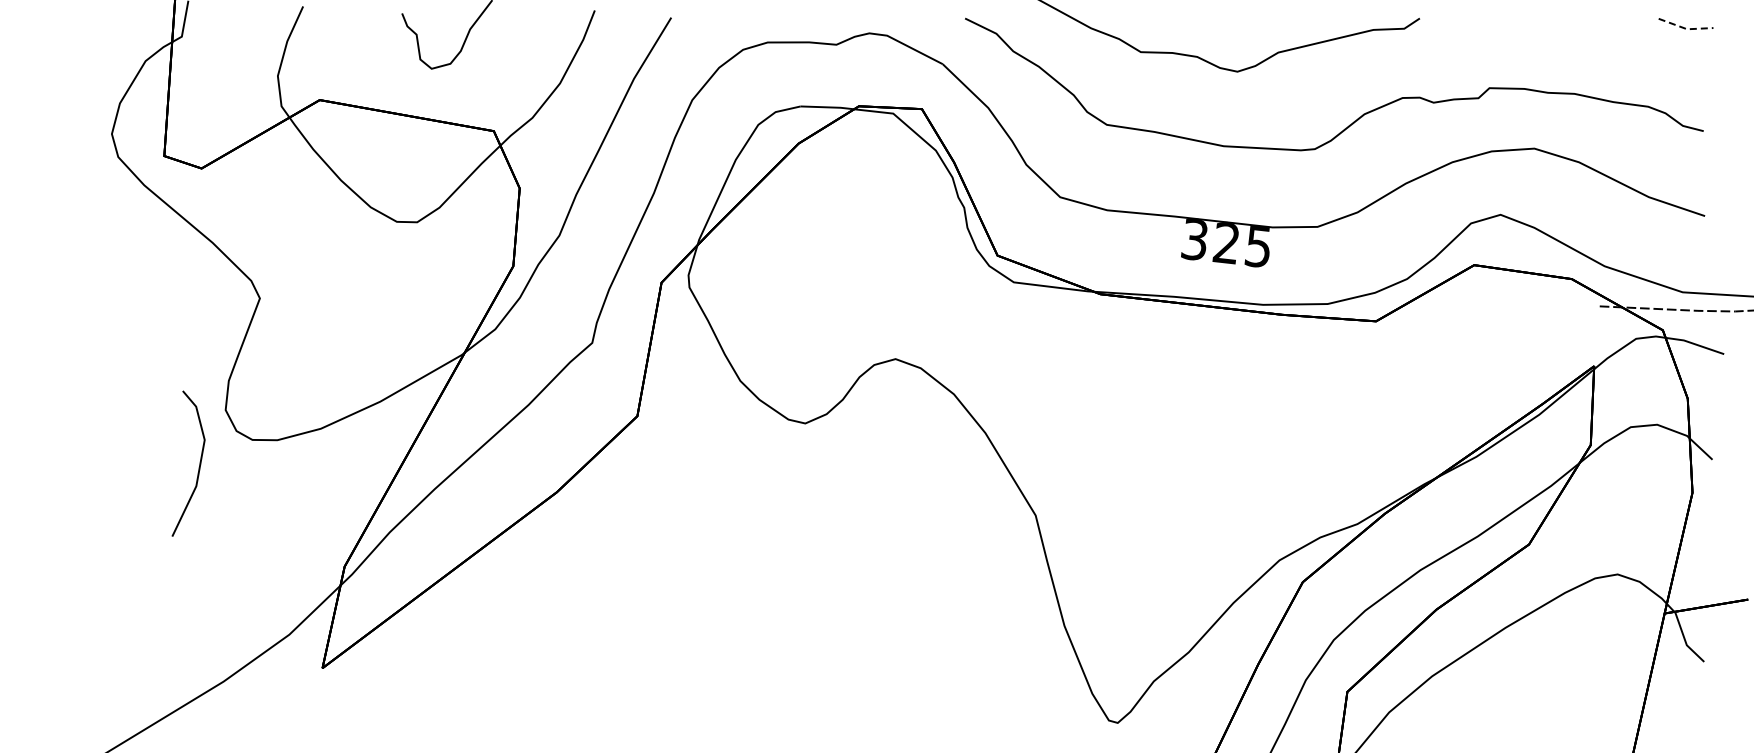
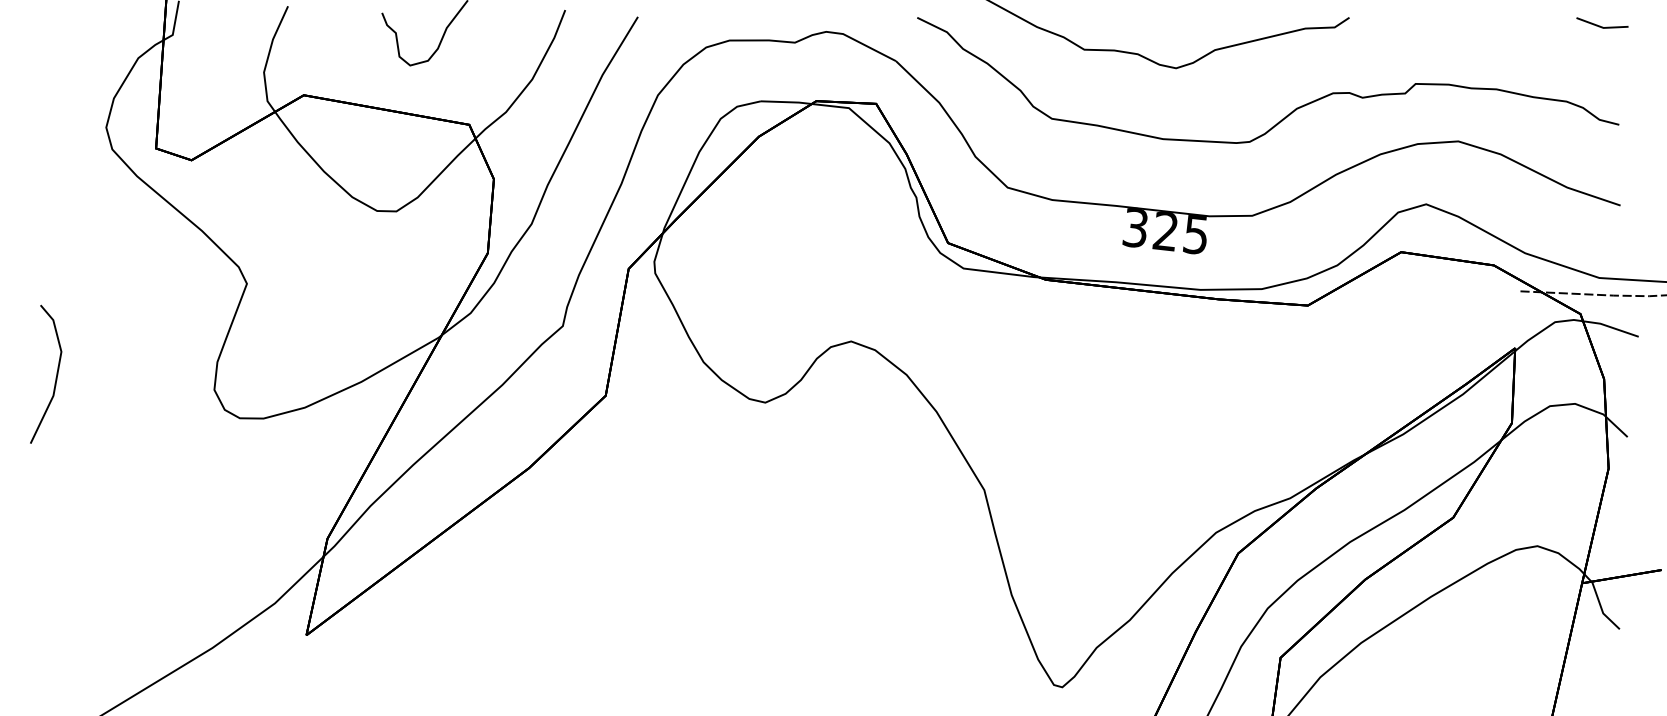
line: (1686, 28) -> (1602, 27), dashed -> solid
line: (198, 467) -> (55, 377), moved

